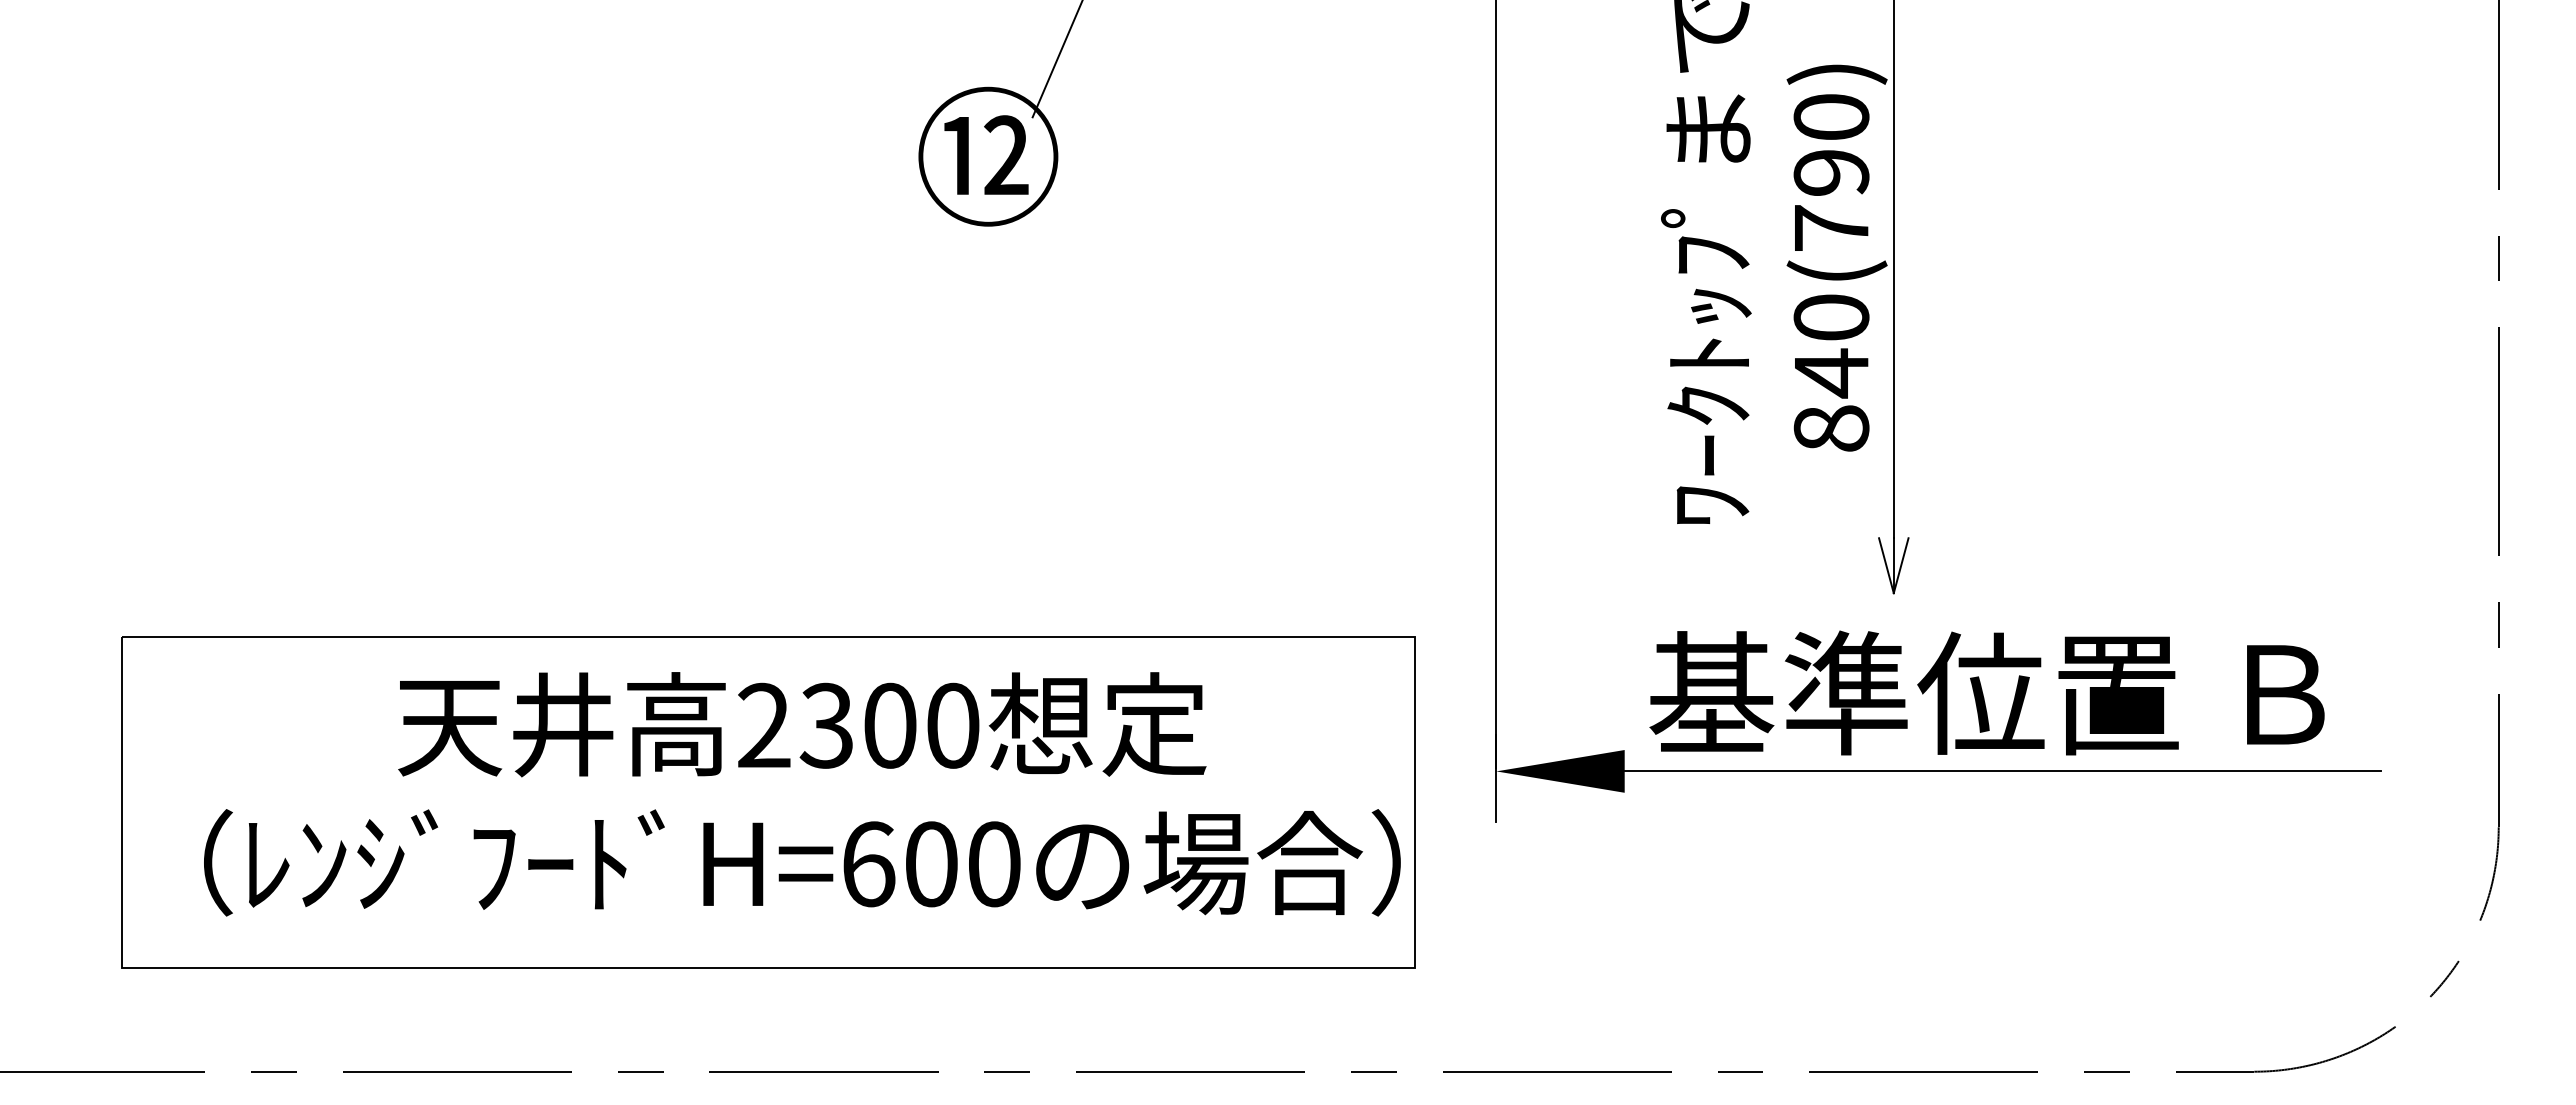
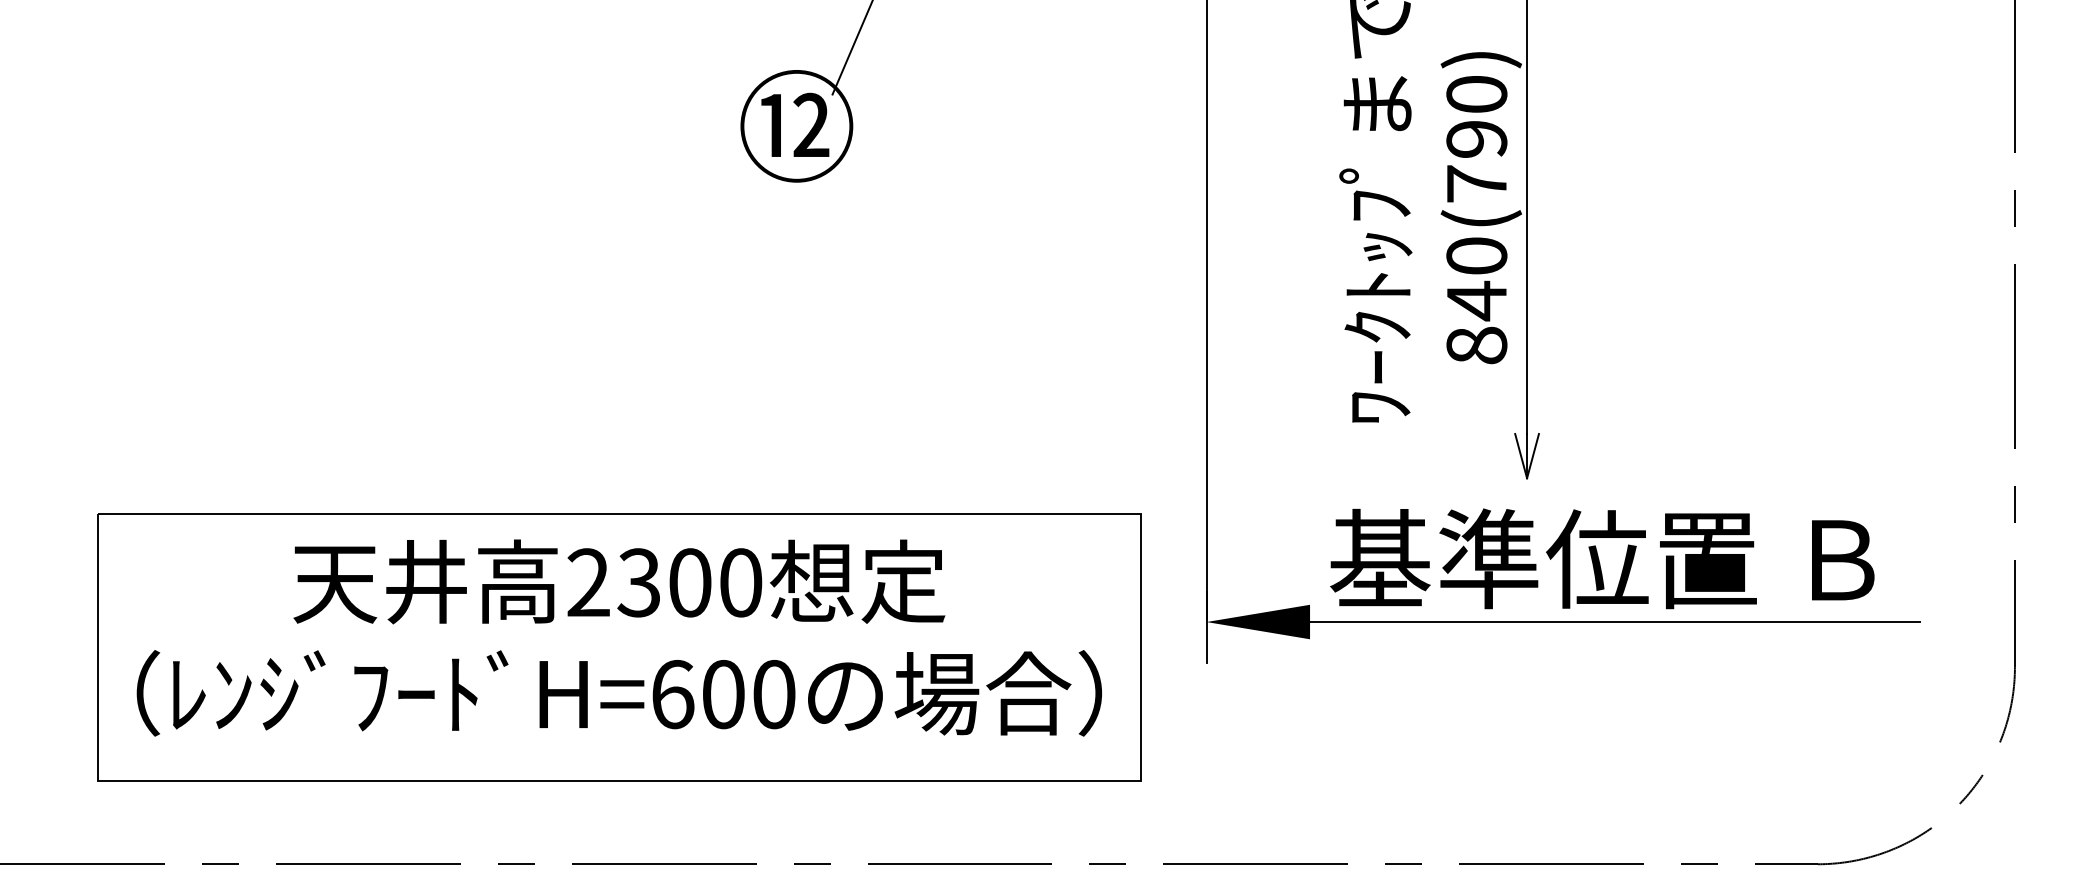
text: (802, 794) -> (619, 638), moved

